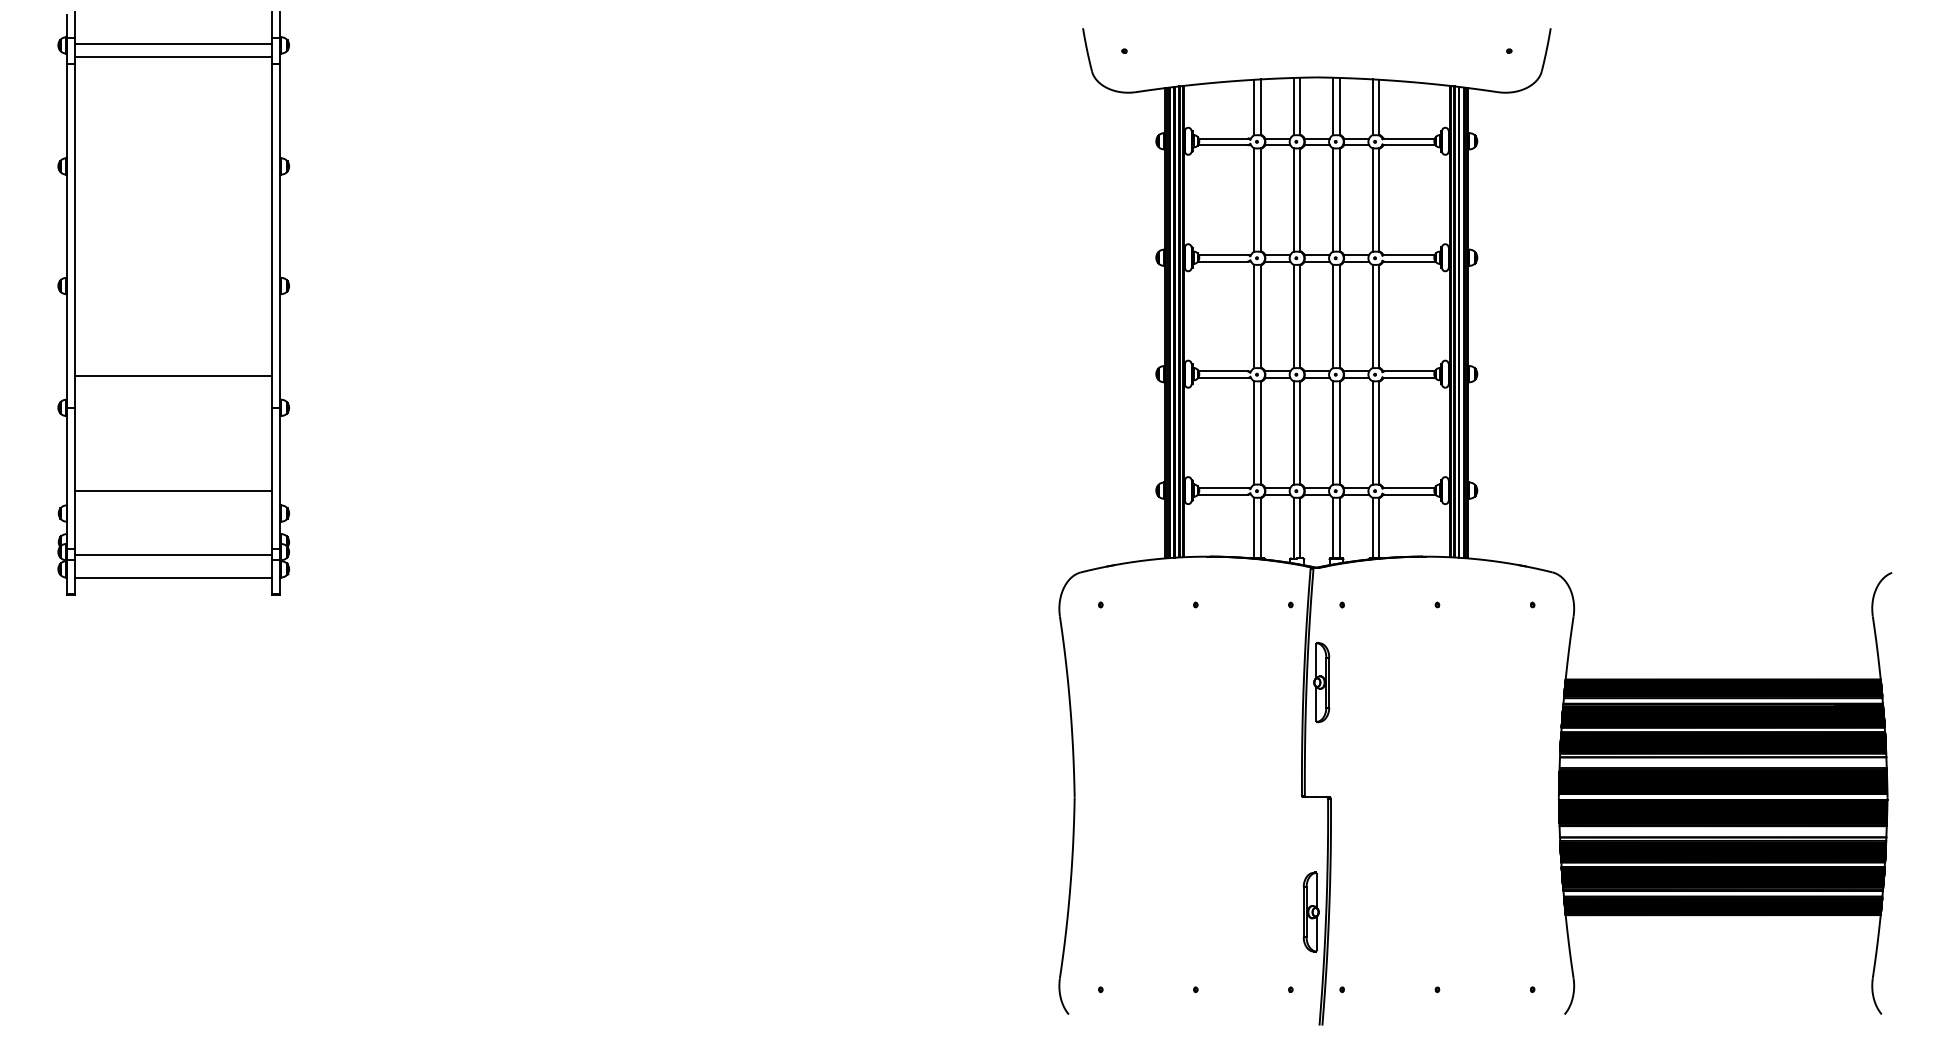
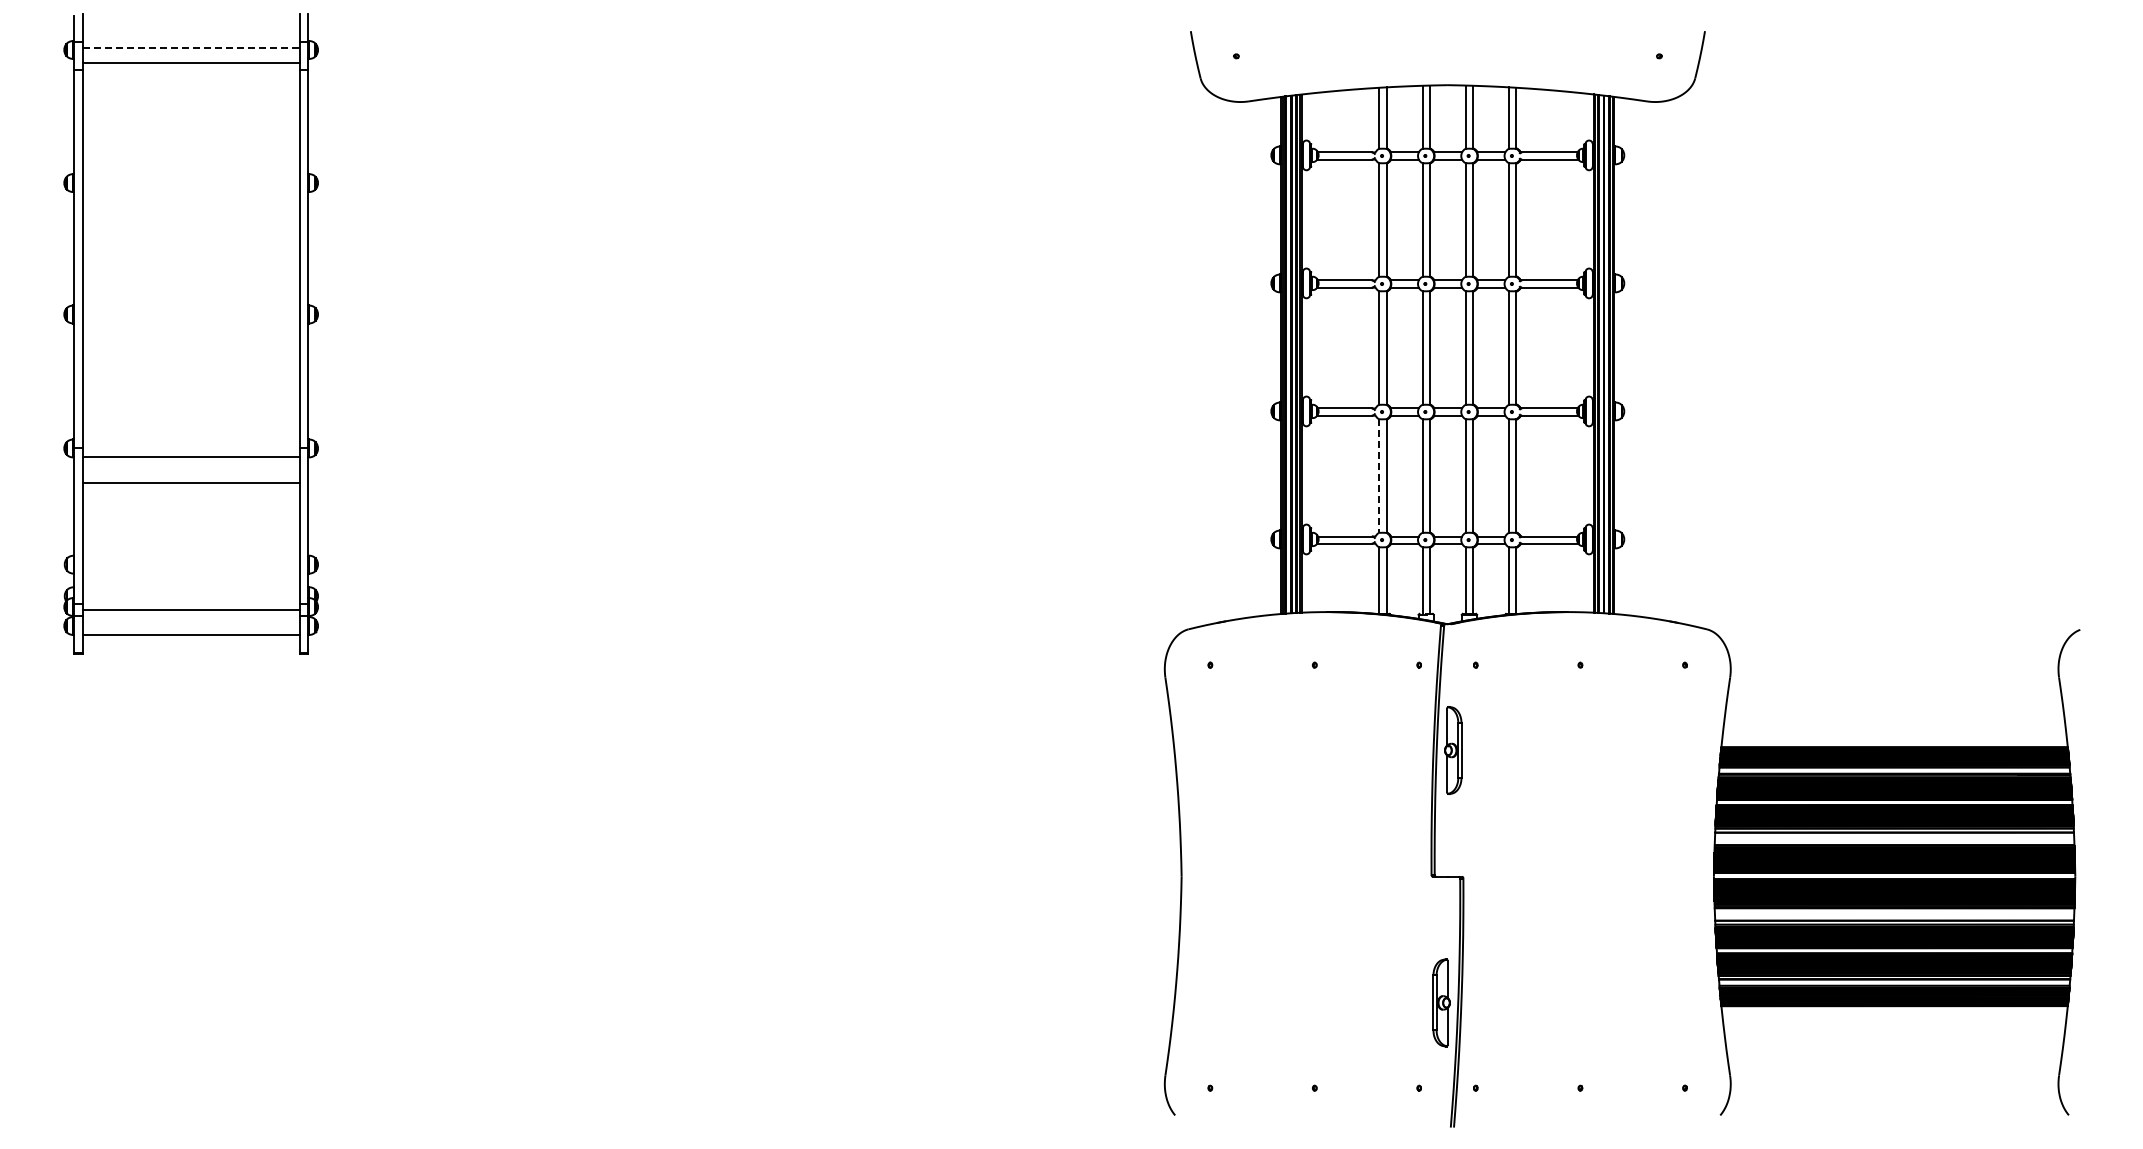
line: (174, 44) -> (191, 48), solid -> dashed
line: (173, 376) -> (190, 457), moved
line: (1254, 433) -> (1379, 476), solid -> dashed
line: (173, 490) -> (190, 482), moved

